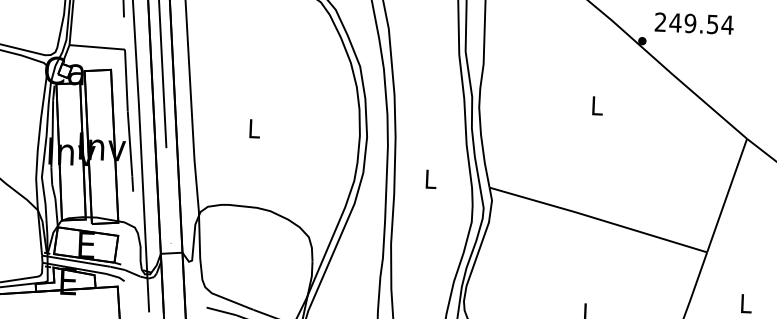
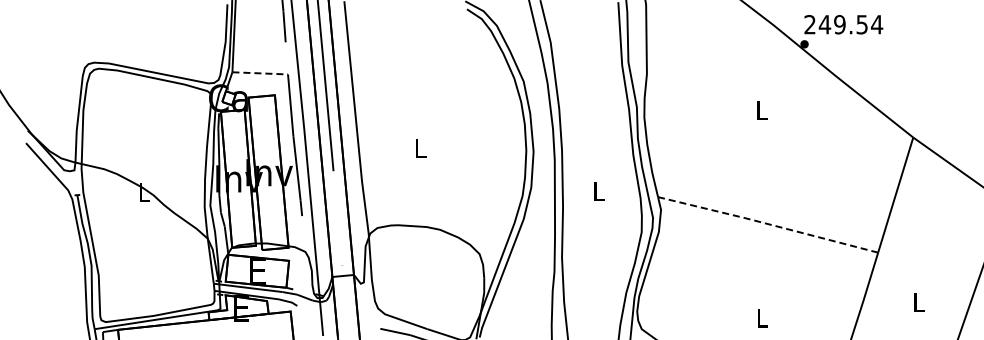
text: (694, 23) -> (843, 24), moved
line: (97, 47) -> (260, 73), solid -> dashed
line: (598, 219) -> (768, 224), solid -> dashed

